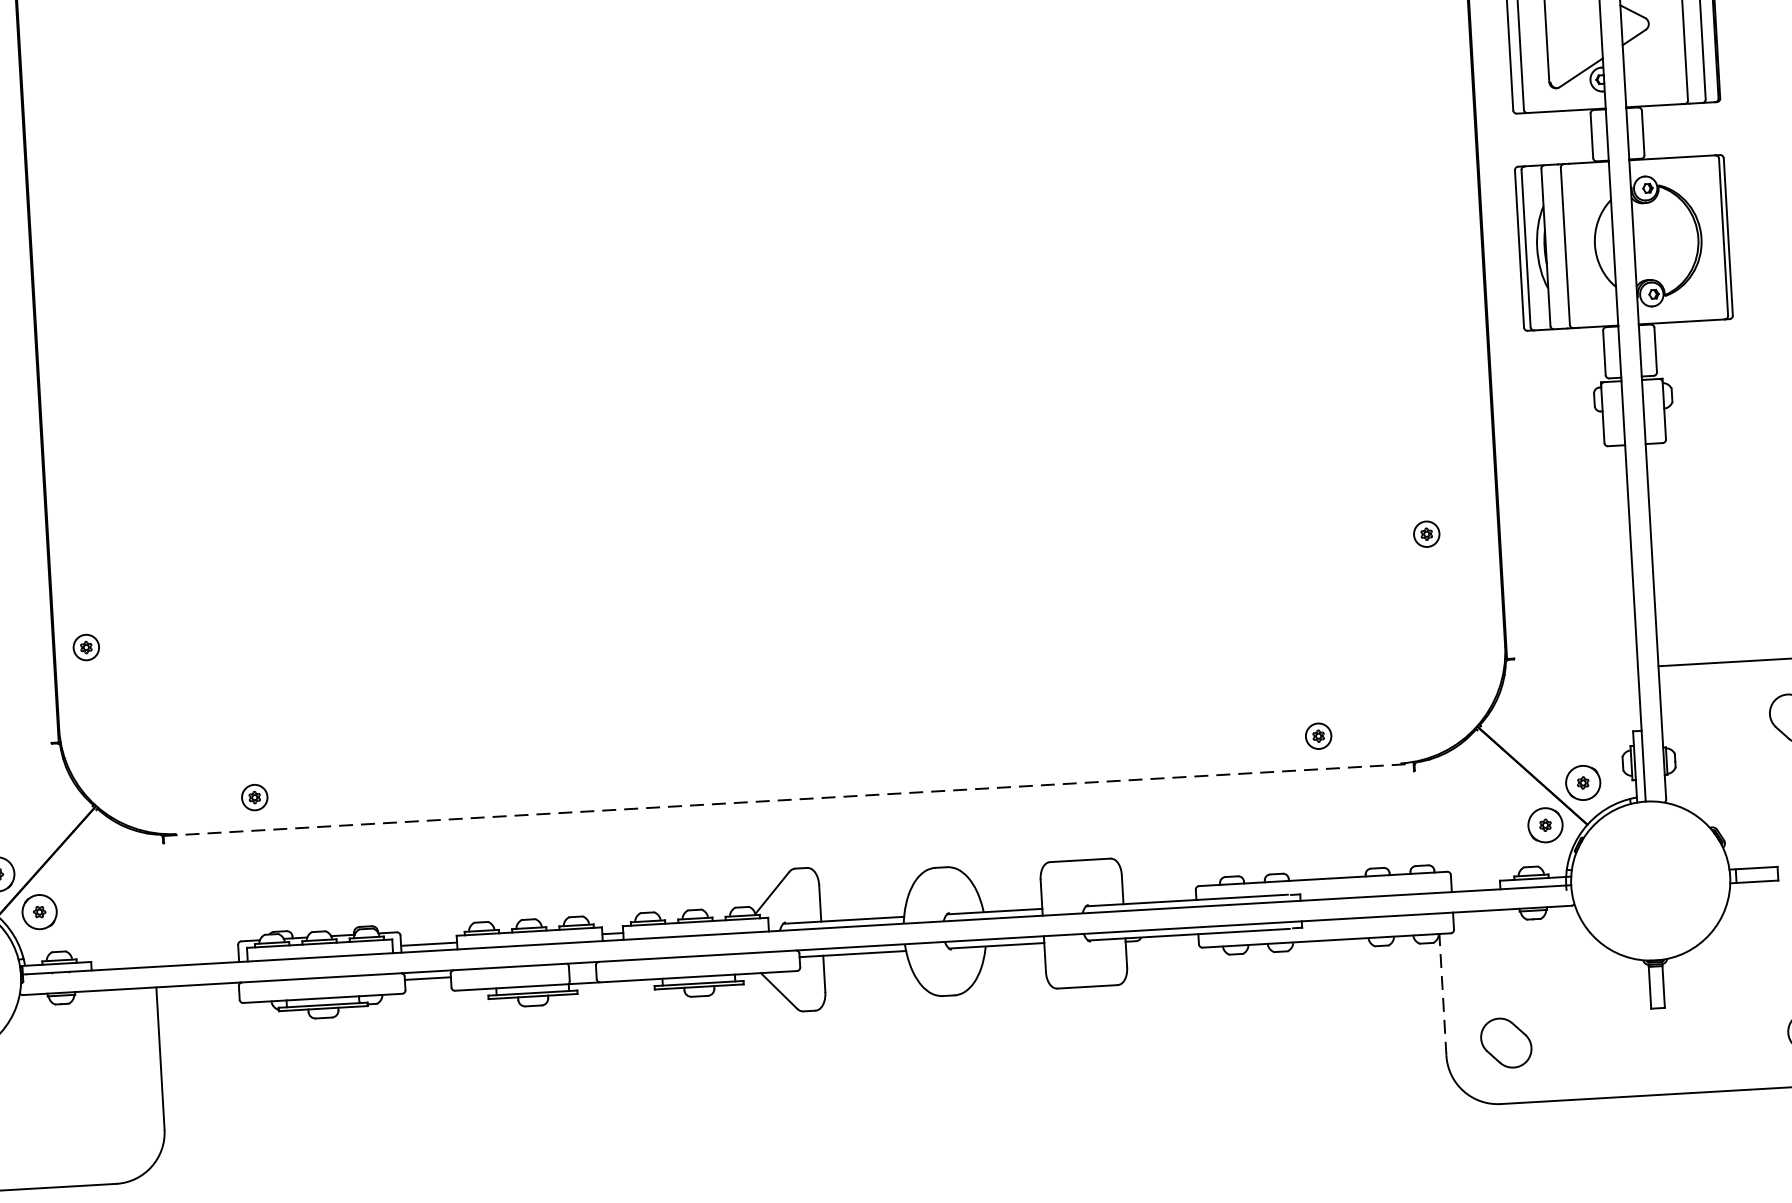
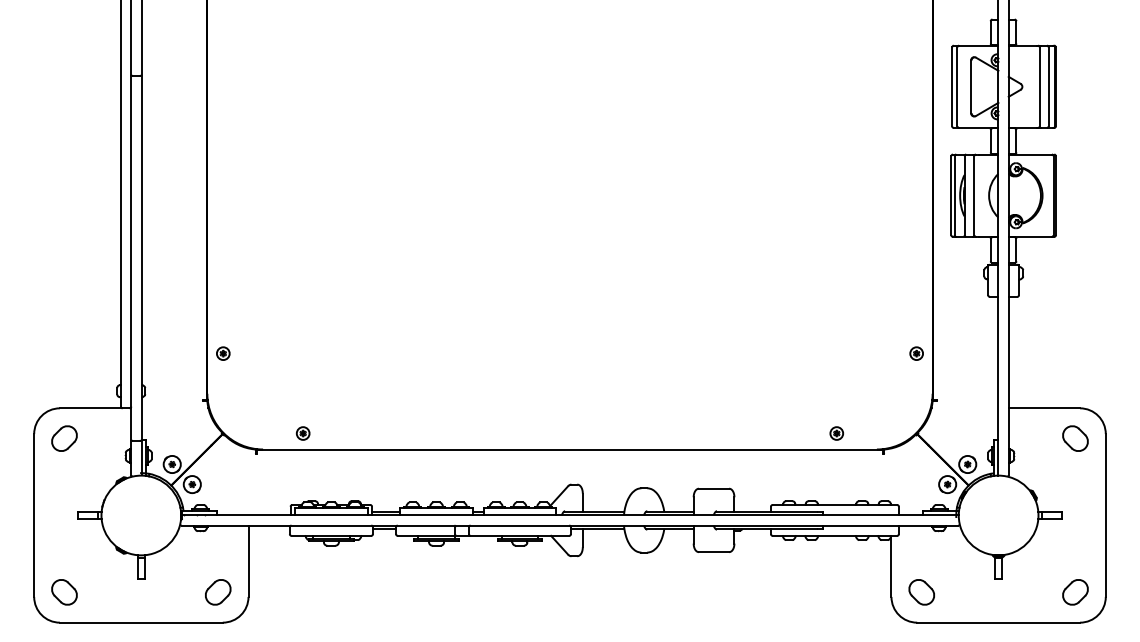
part: (1426, 533) -> (916, 353), moved
line: (789, 800) -> (570, 450), dashed -> solid
line: (1442, 995) -> (891, 566), dashed -> solid
part: (104, 1124) -> (218, 592), added

